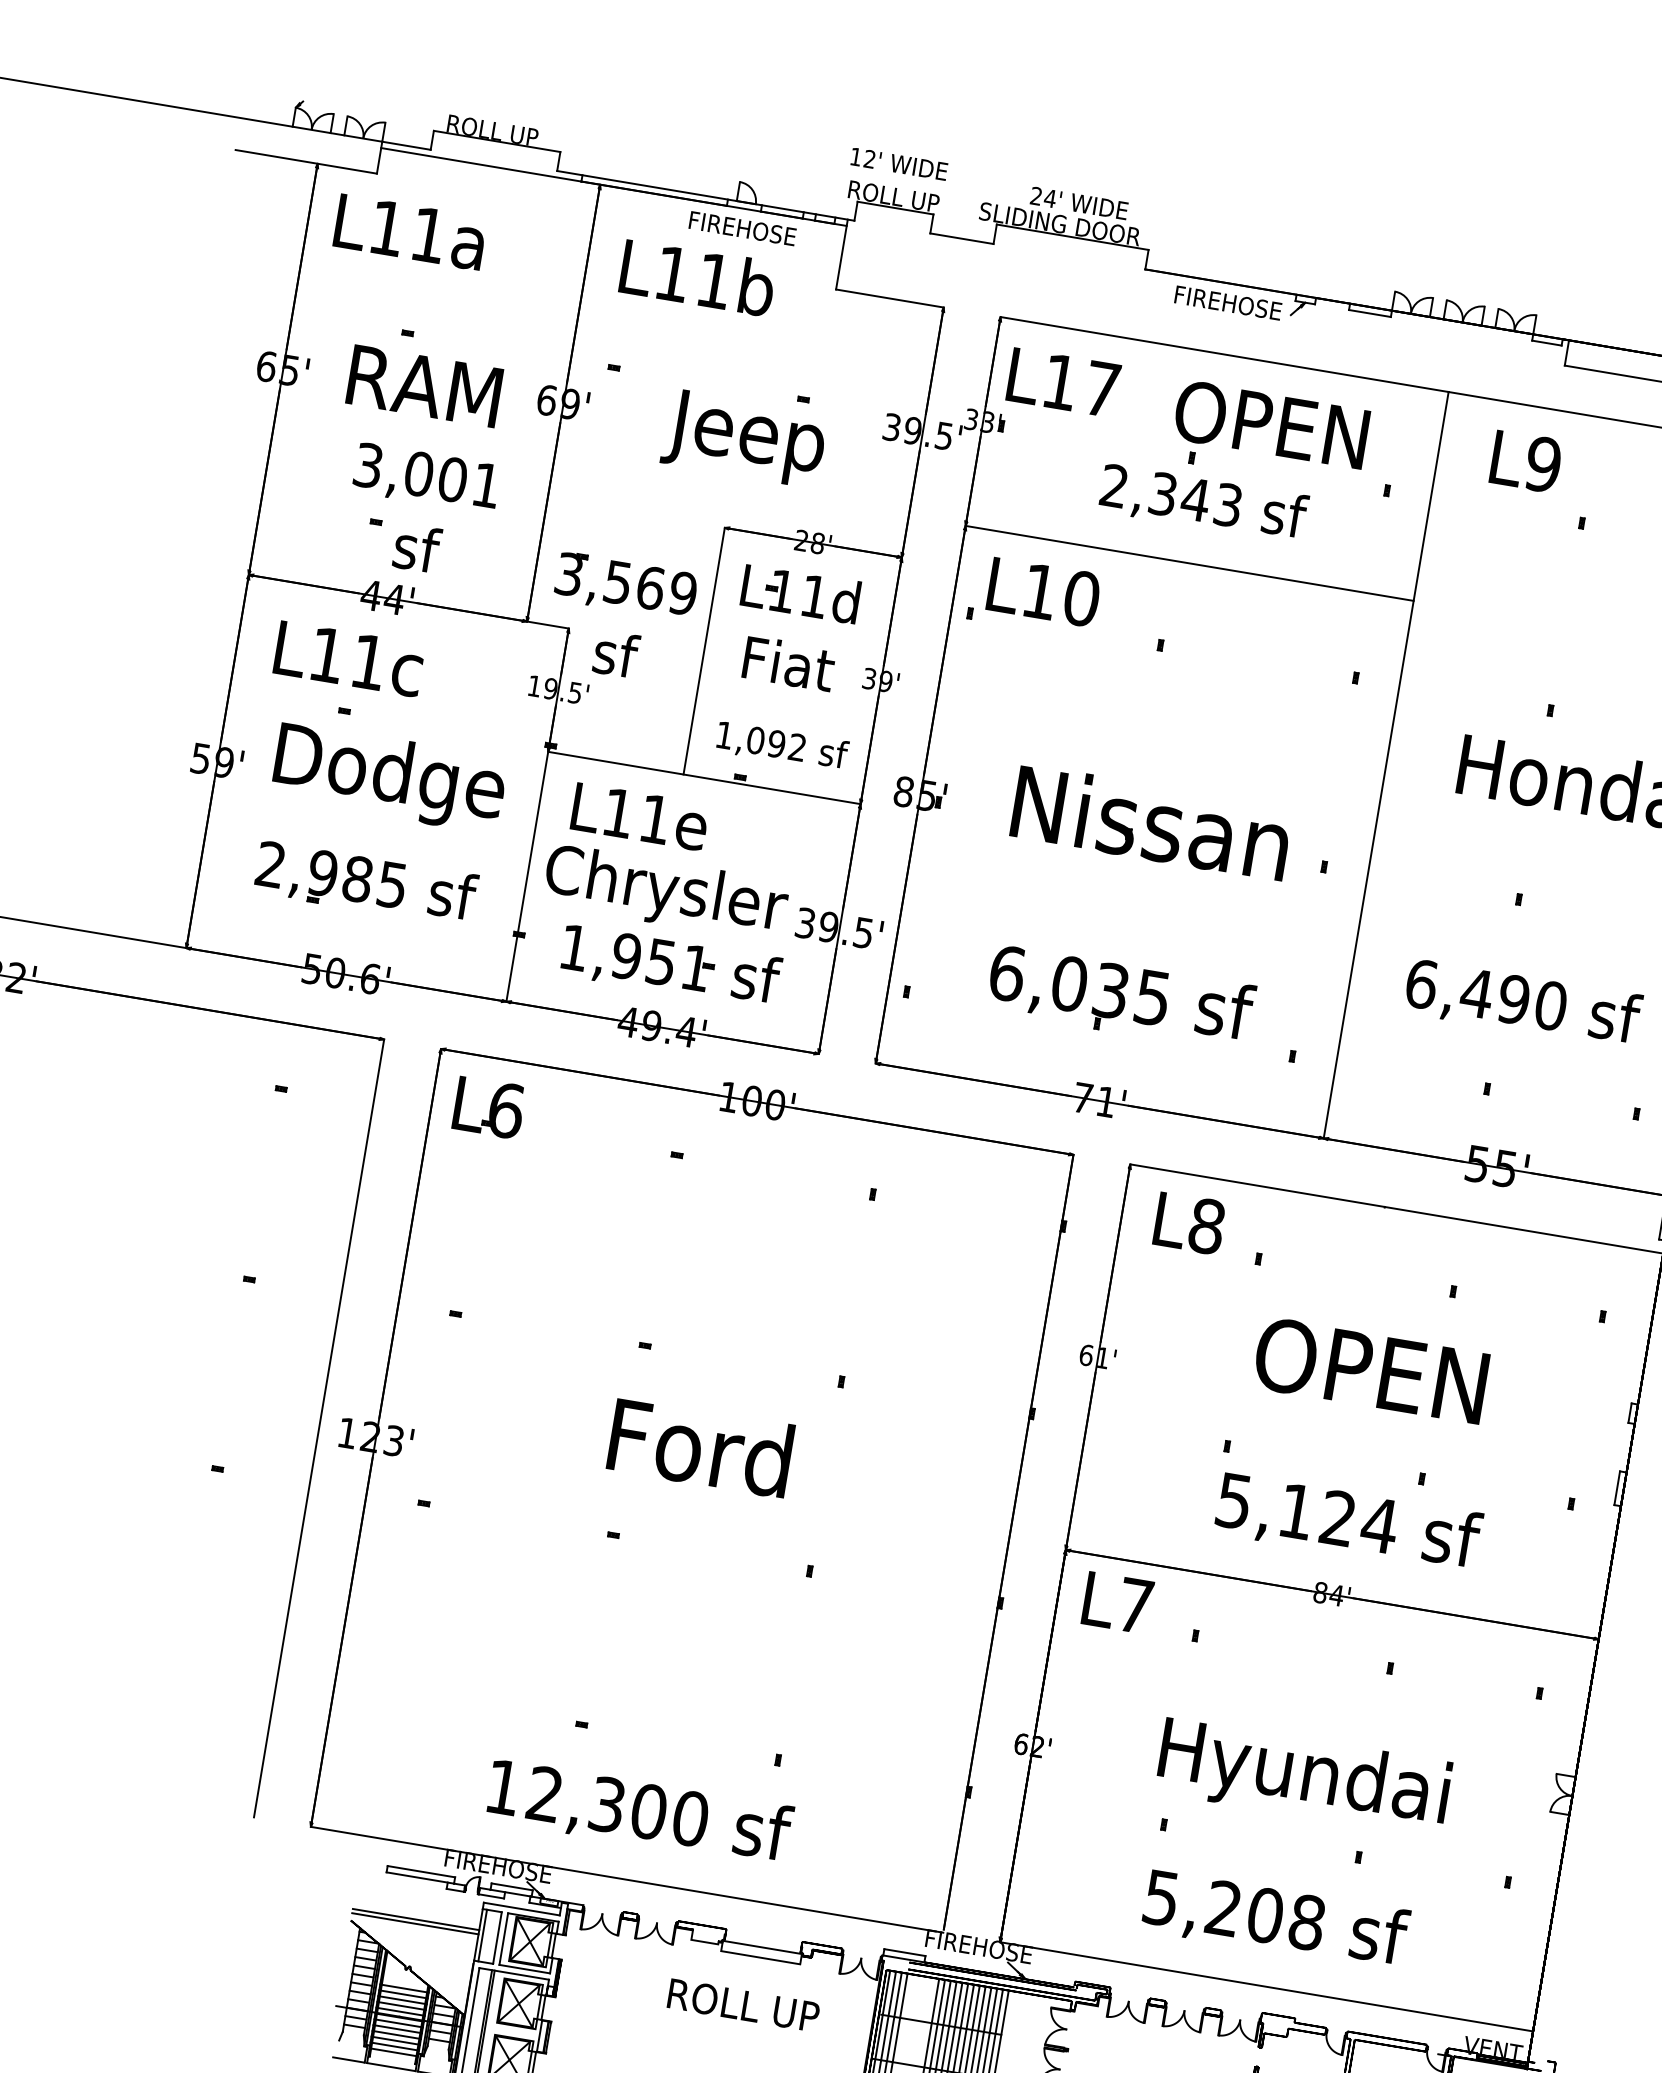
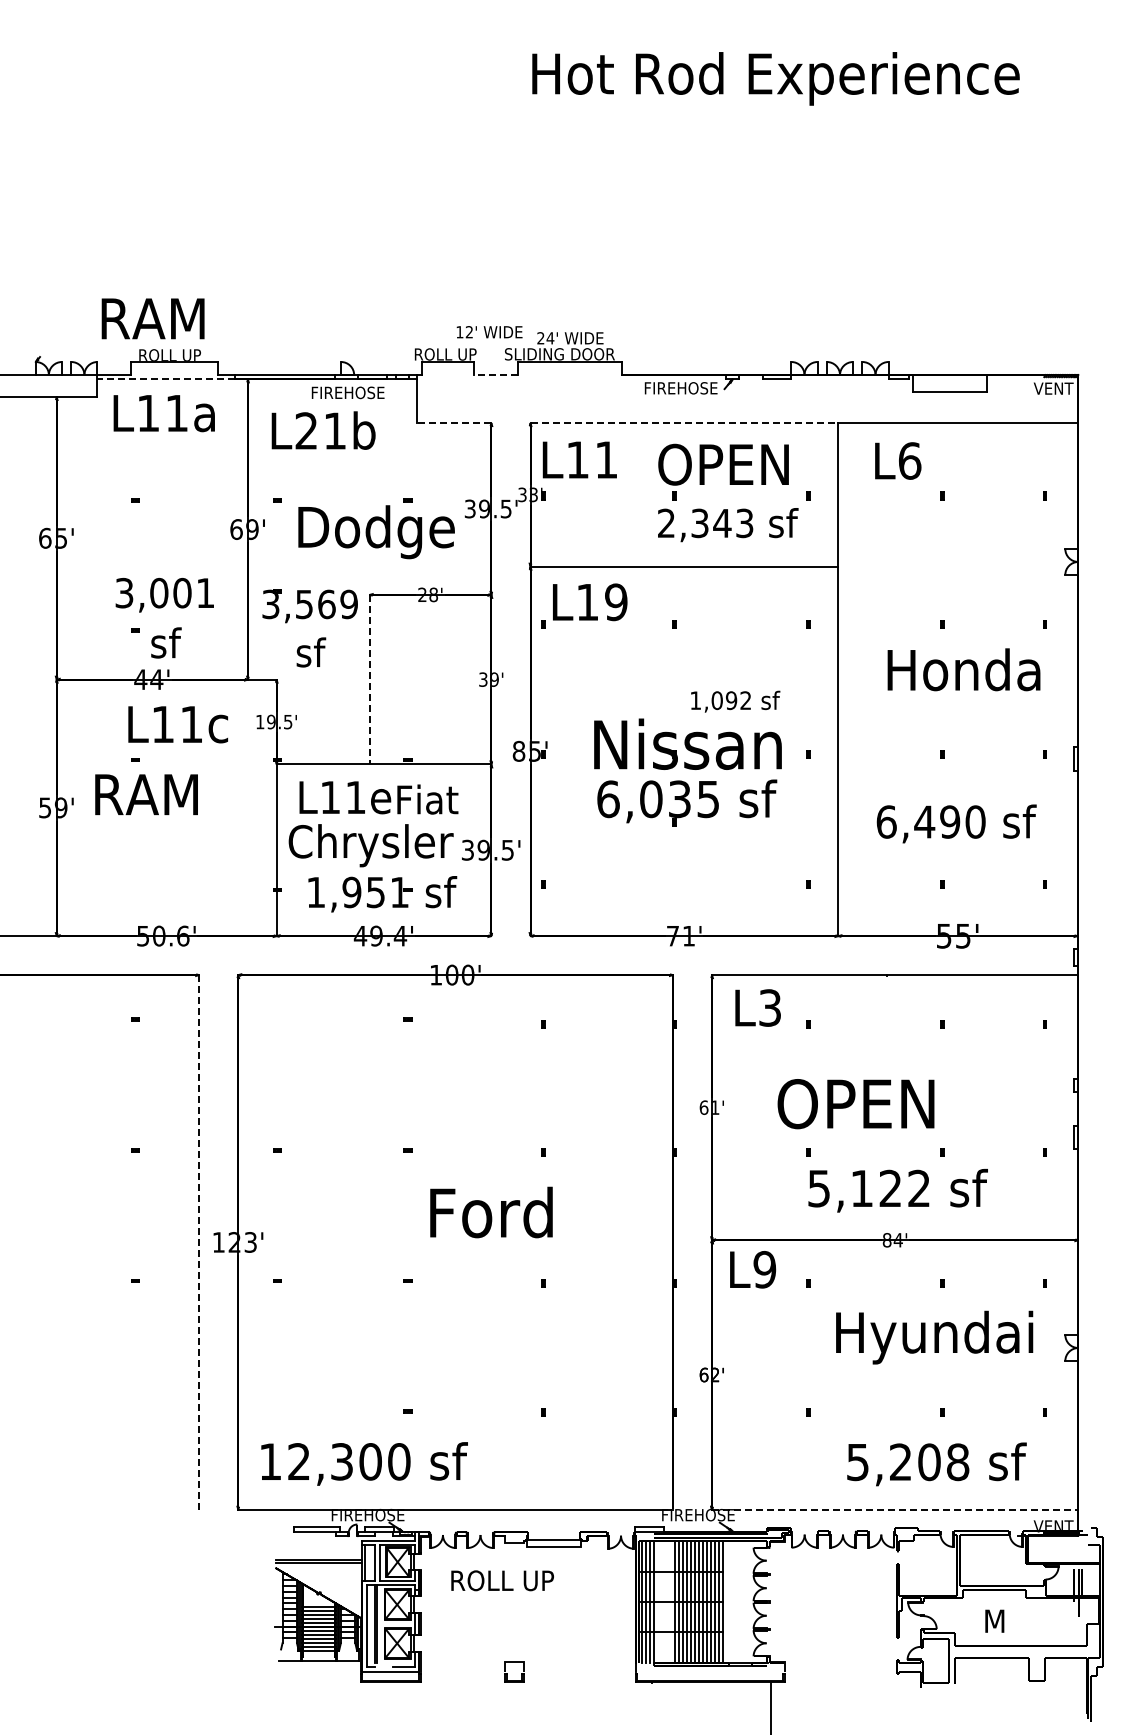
line: (481, 164) -> (166, 379), solid -> dashed
text: (898, 164) -> (489, 332), moved
text: (409, 232) -> (163, 413), moved
line: (961, 239) -> (495, 375), solid -> dashed
text: (671, 273) -> (305, 430), L11b -> L21b
line: (889, 299) -> (454, 423), solid -> dashed
line: (1224, 355) -> (684, 423), solid -> dashed
text: (423, 385) -> (152, 318), moved
text: (1102, 388) -> (606, 459), L17 -> L11
text: (749, 438) -> (376, 532), Jeep -> Dodge
text: (1542, 463) -> (909, 460), L9 -> L6
text: (1204, 504) -> (728, 525), moved
part: (813, 595) -> (436, 630), removed
text: (1082, 598) -> (616, 602), L10 -> L19
part: (619, 603) -> (307, 618), moved
line: (703, 650) -> (369, 679), solid -> dashed
text: (348, 658) -> (177, 724), moved
text: (788, 663) -> (427, 799), moved
text: (782, 746) -> (735, 701), moved
text: (392, 778) -> (175, 799), Dodge -> RAM
part: (365, 882) -> (169, 872), removed
part: (1121, 997) -> (687, 802), moved
part: (489, 1107) -> (277, 1008), removed
text: (1207, 1225) -> (770, 1007), L8 -> L3
text: (1370, 1371) -> (855, 1104), moved
line: (319, 1428) -> (199, 1242), solid -> dashed
text: (700, 1447) -> (491, 1212), moved
text: (1380, 1523) -> (919, 1187), 5,124 -> 5,122
text: (1134, 1605) -> (764, 1269), L7 -> L9
text: (1303, 1777) -> (934, 1337), moved
text: (639, 1812) -> (364, 1463), moved
text: (1275, 1920) -> (936, 1464), moved
line: (1267, 1986) -> (895, 1509), solid -> dashed
text: (743, 2005) -> (502, 1580), moved

